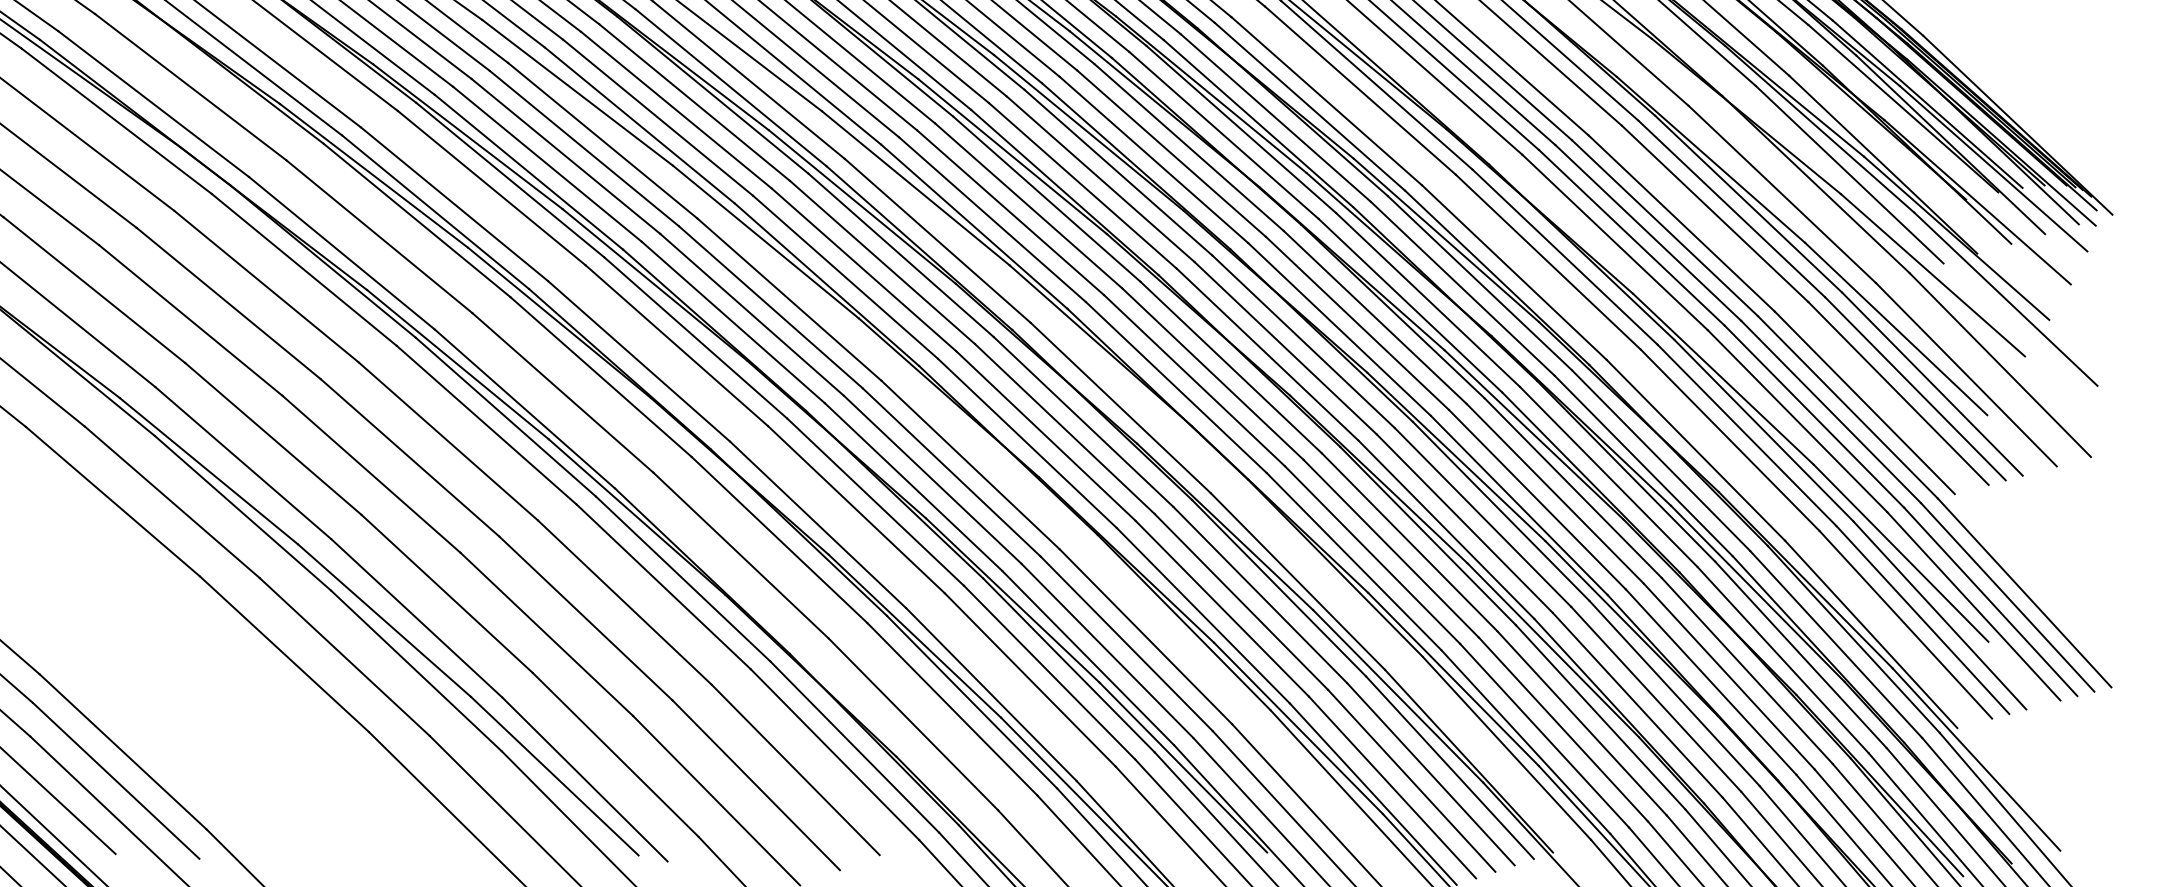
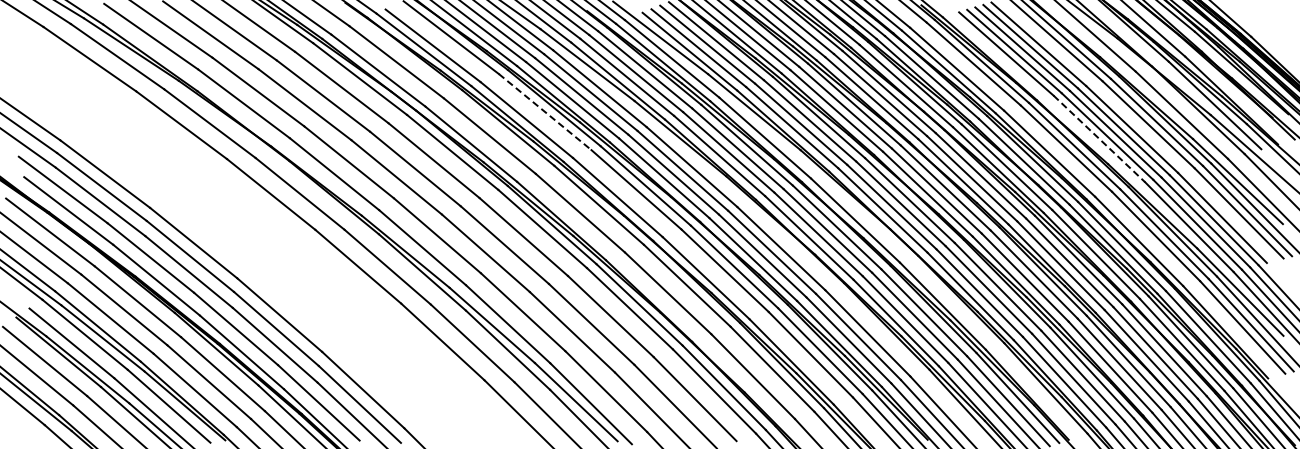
line: (492, 188) -> (545, 112), solid -> dashed
line: (1615, 241) -> (1099, 138), solid -> dashed

